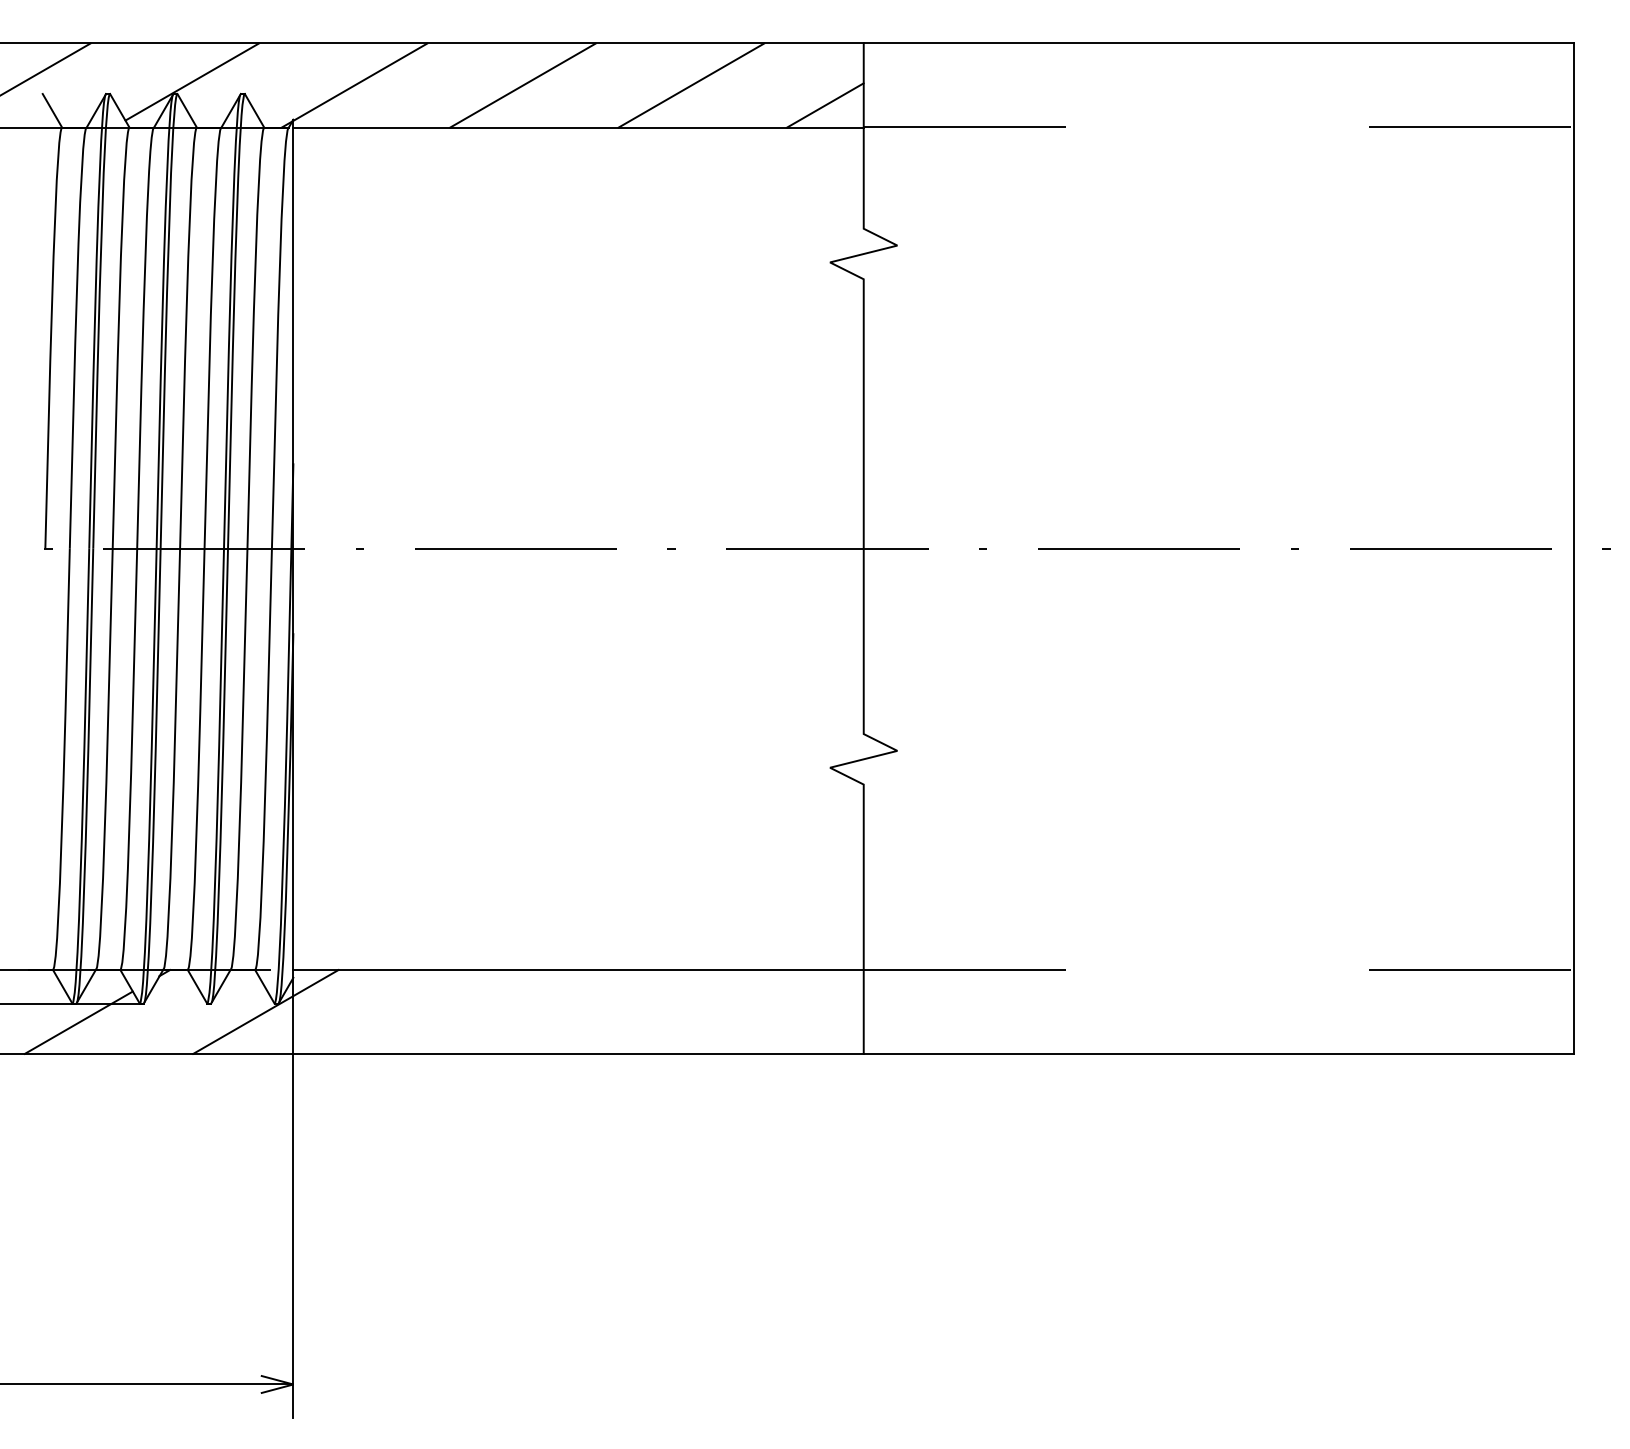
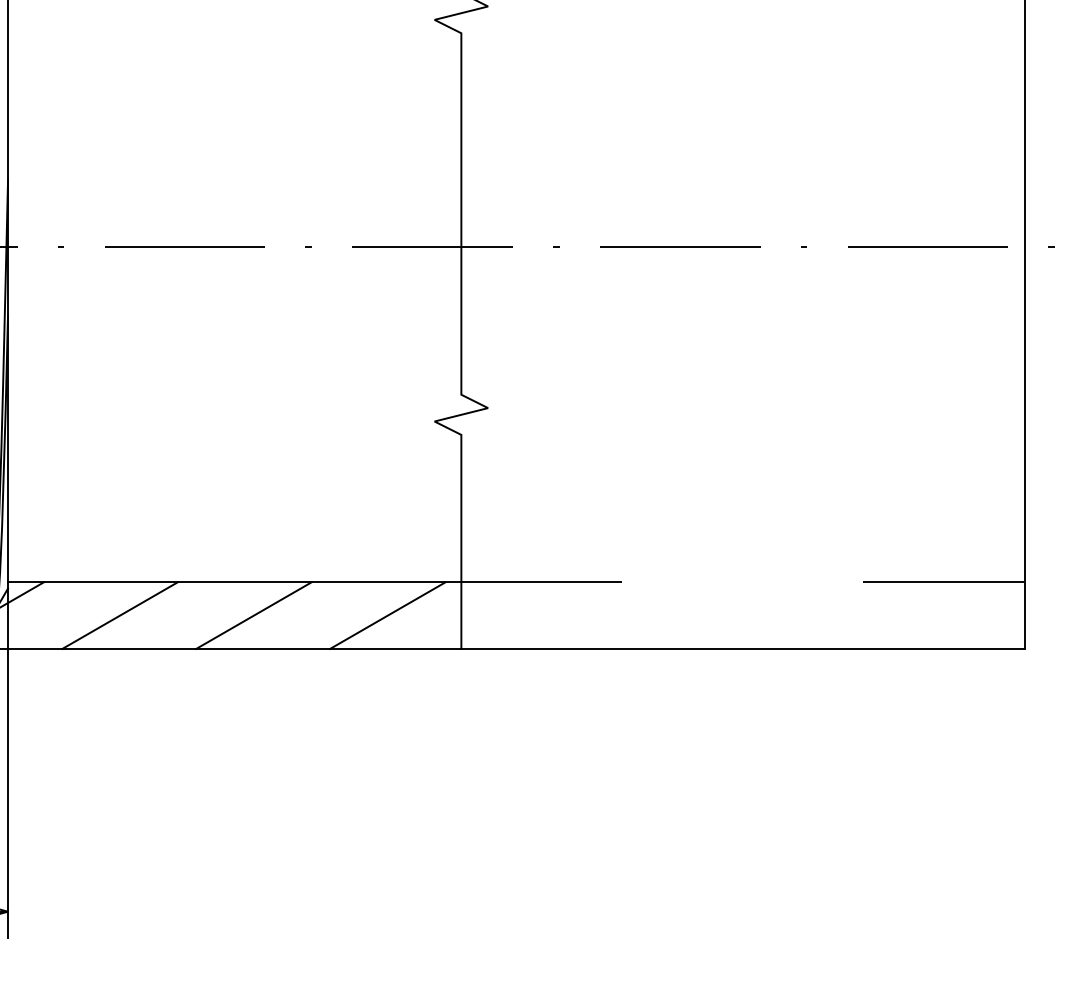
line: (434, 1011) -> (120, 615), added
line: (602, 1011) -> (253, 615), added
line: (770, 1011) -> (387, 615), added

